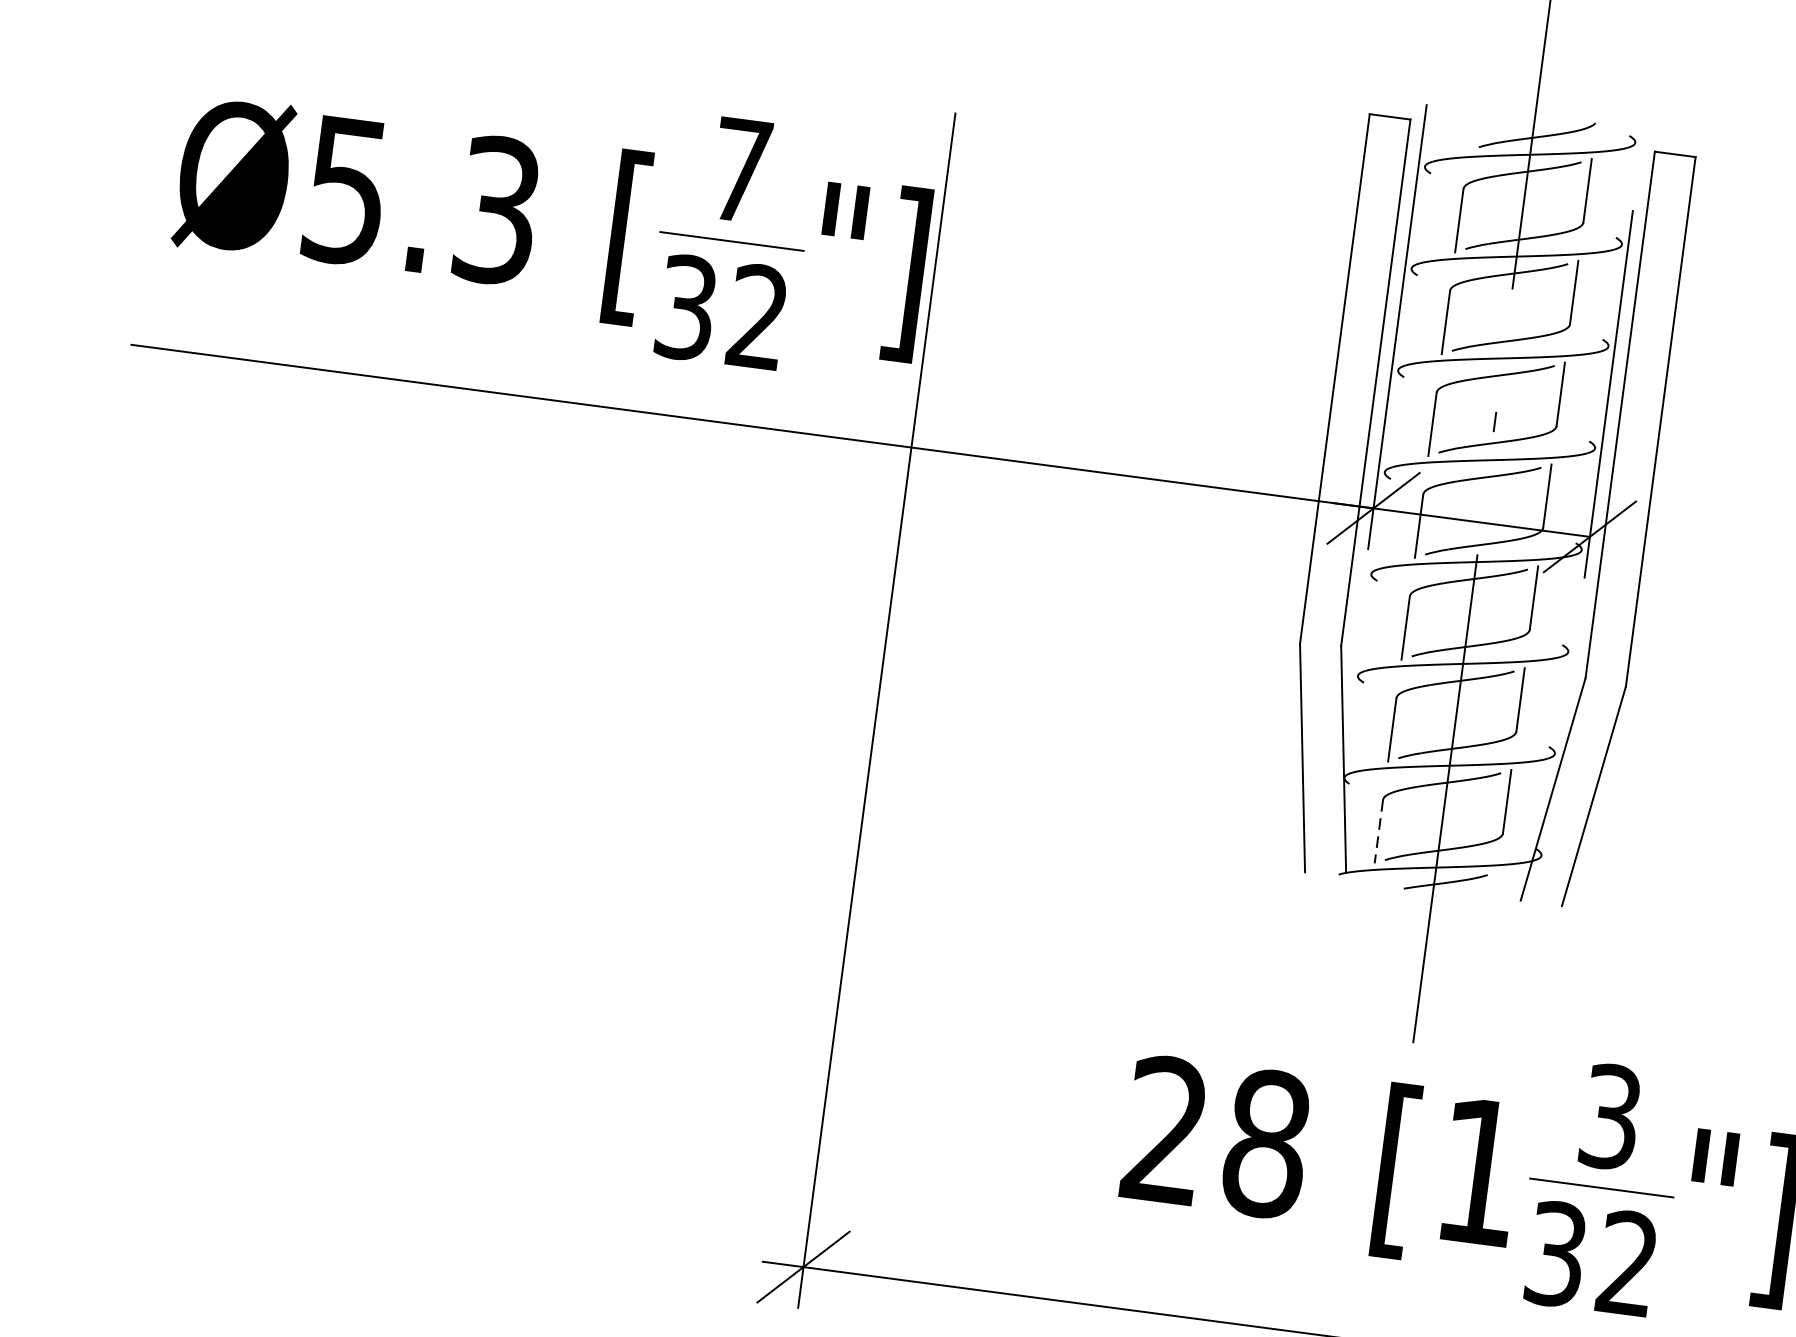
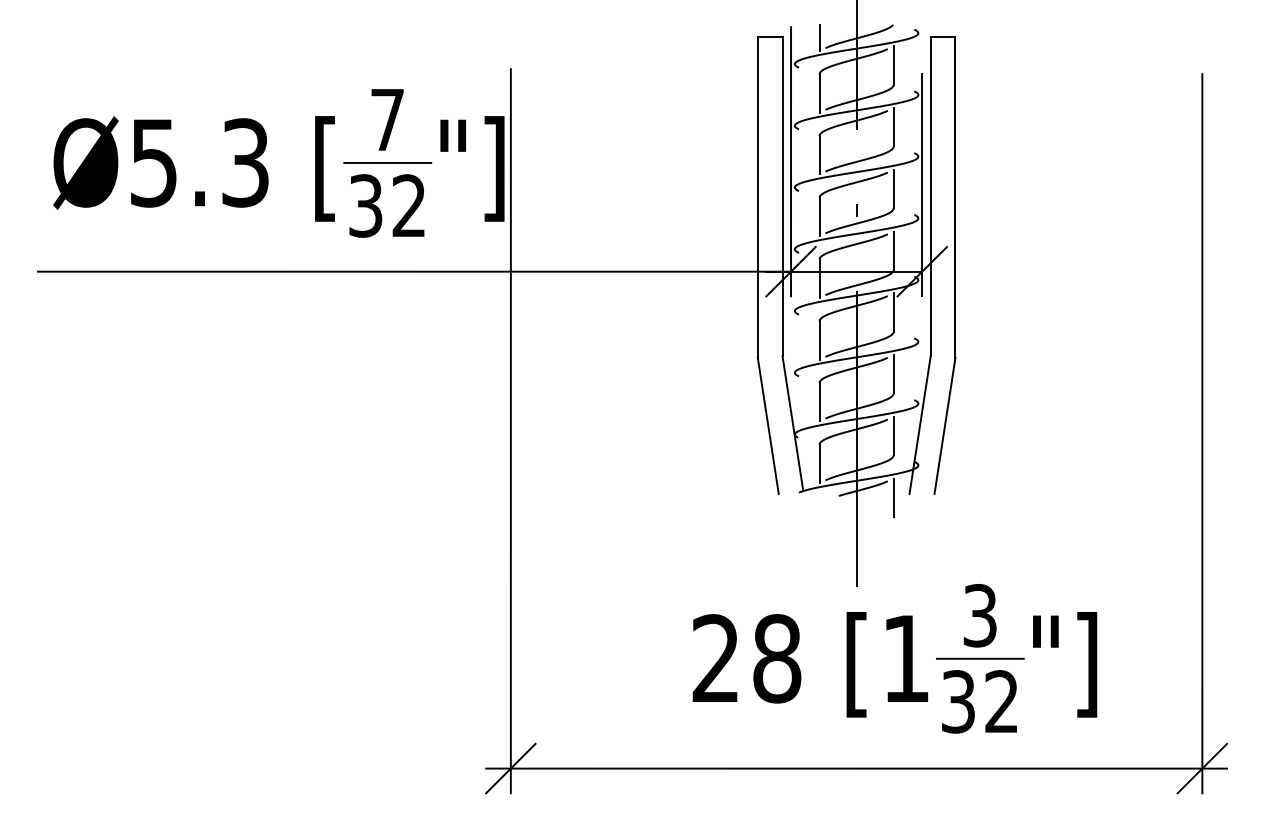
line: (1471, 128) -> (819, 37), added
line: (1378, 832) -> (819, 464), dashed -> solid
line: (1493, 903) -> (893, 497), added

